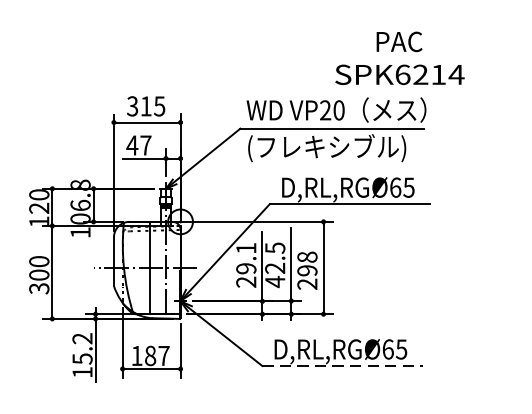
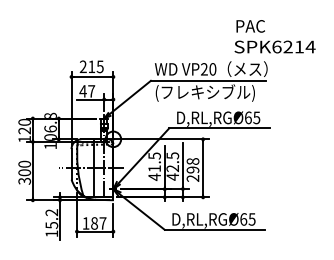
text: (399, 73) -> (274, 46), moved
text: (131, 107) -> (82, 67), 315 -> 215
text: (246, 265) -> (154, 166), 29.1 -> 41.5
line: (343, 365) -> (215, 229), dashed -> solid

